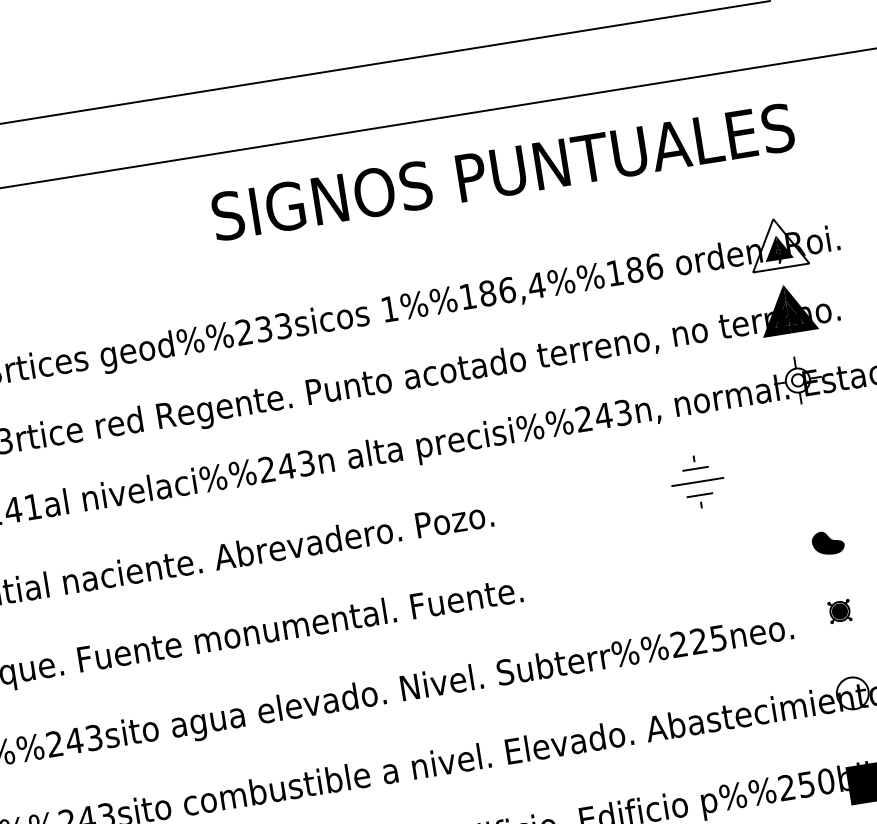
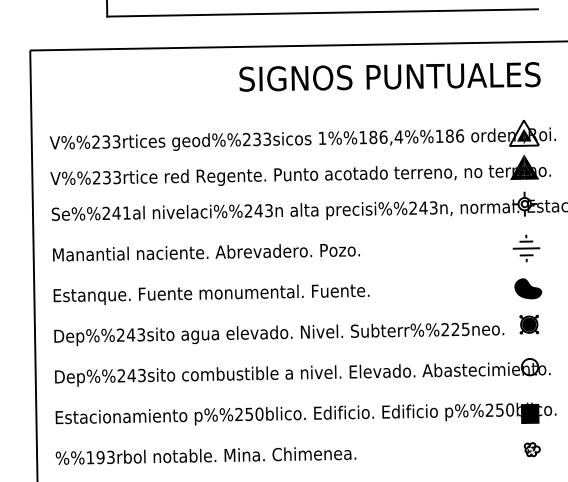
part: (697, 482) -> (526, 248), moved
part: (828, 542) -> (528, 288), size x1.67
part: (840, 611) -> (529, 324), size x1.67

